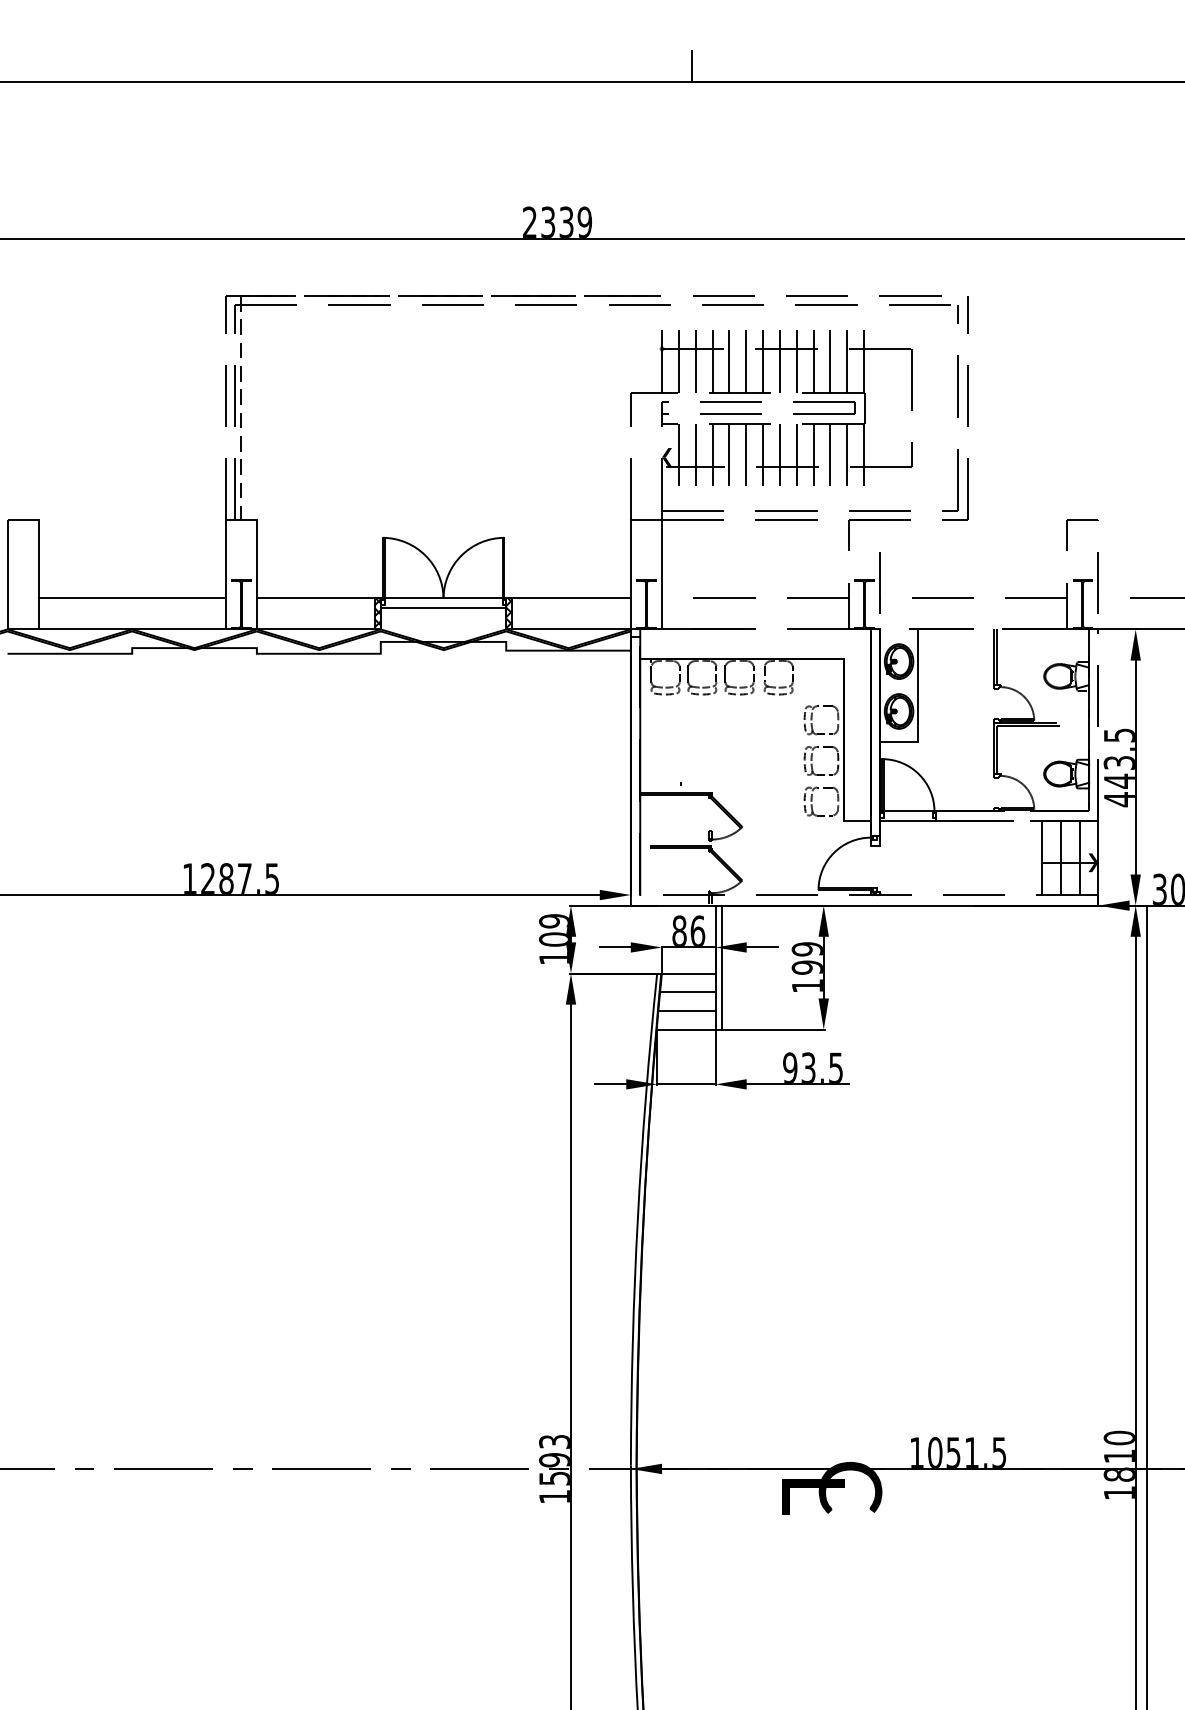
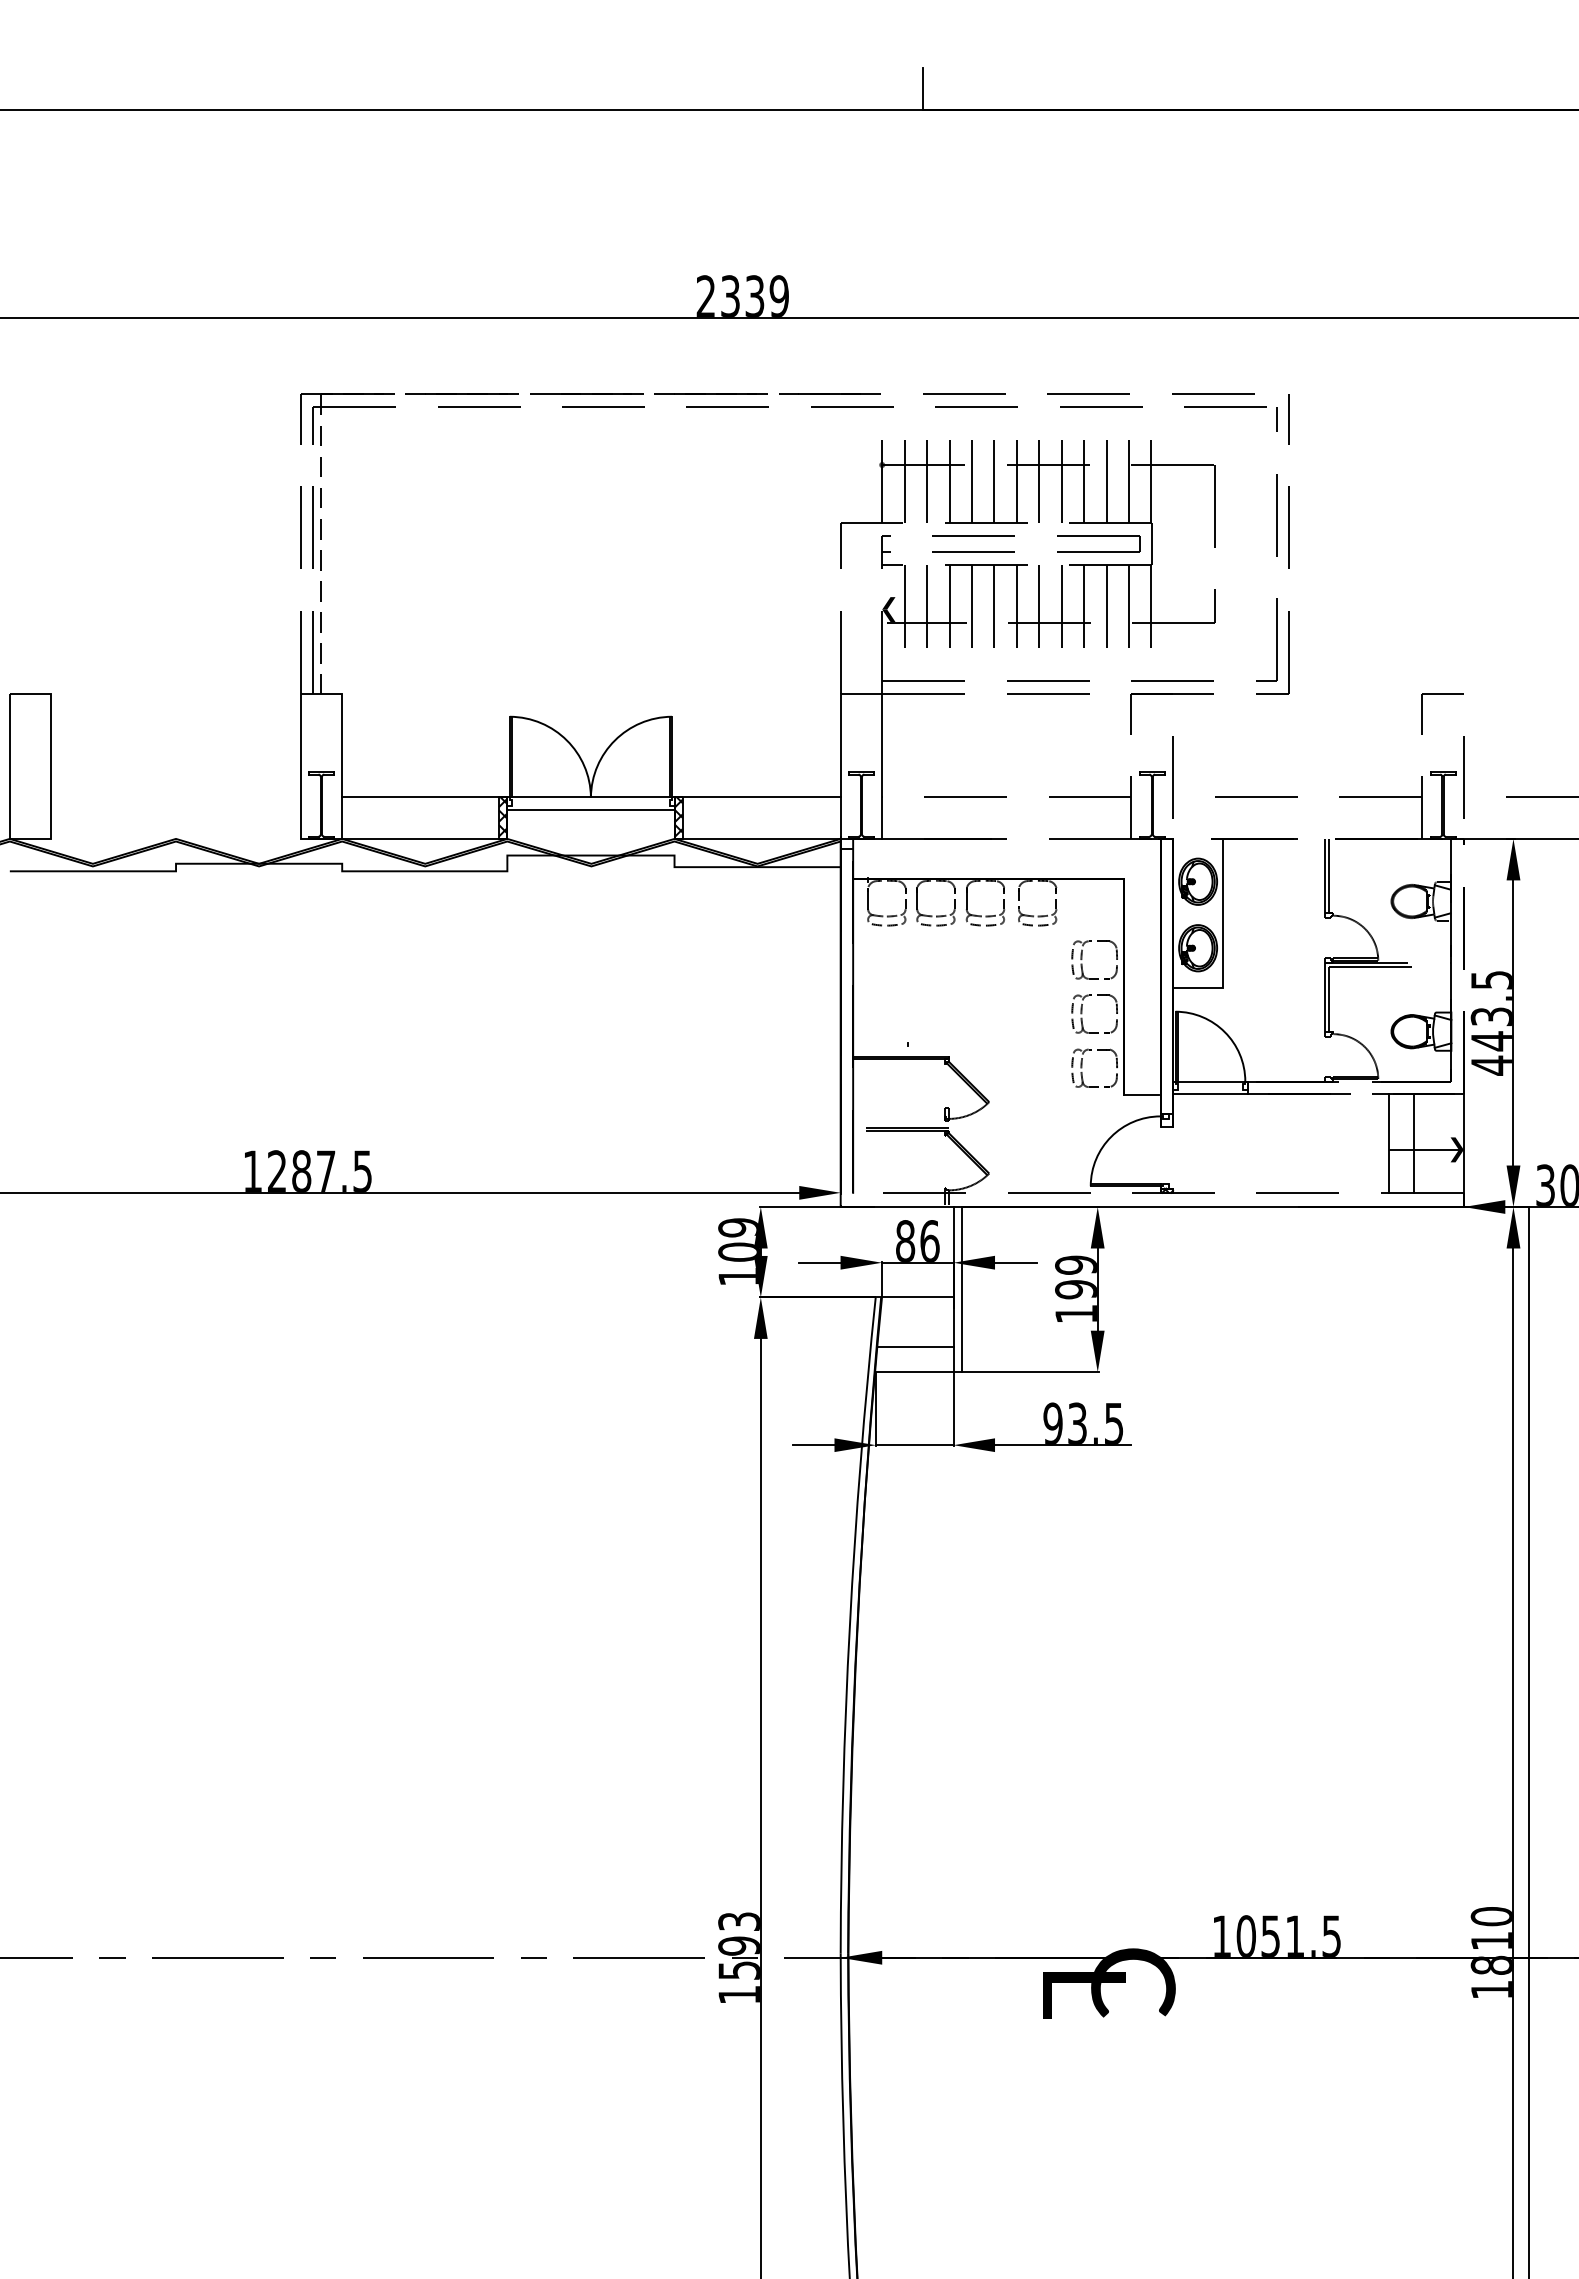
line: (131, 598) -> (175, 797), removed
line: (131, 629) -> (175, 838), removed
line: (1079, 857) -> (1438, 1142), removed
line: (687, 992) -> (916, 1322), removed

